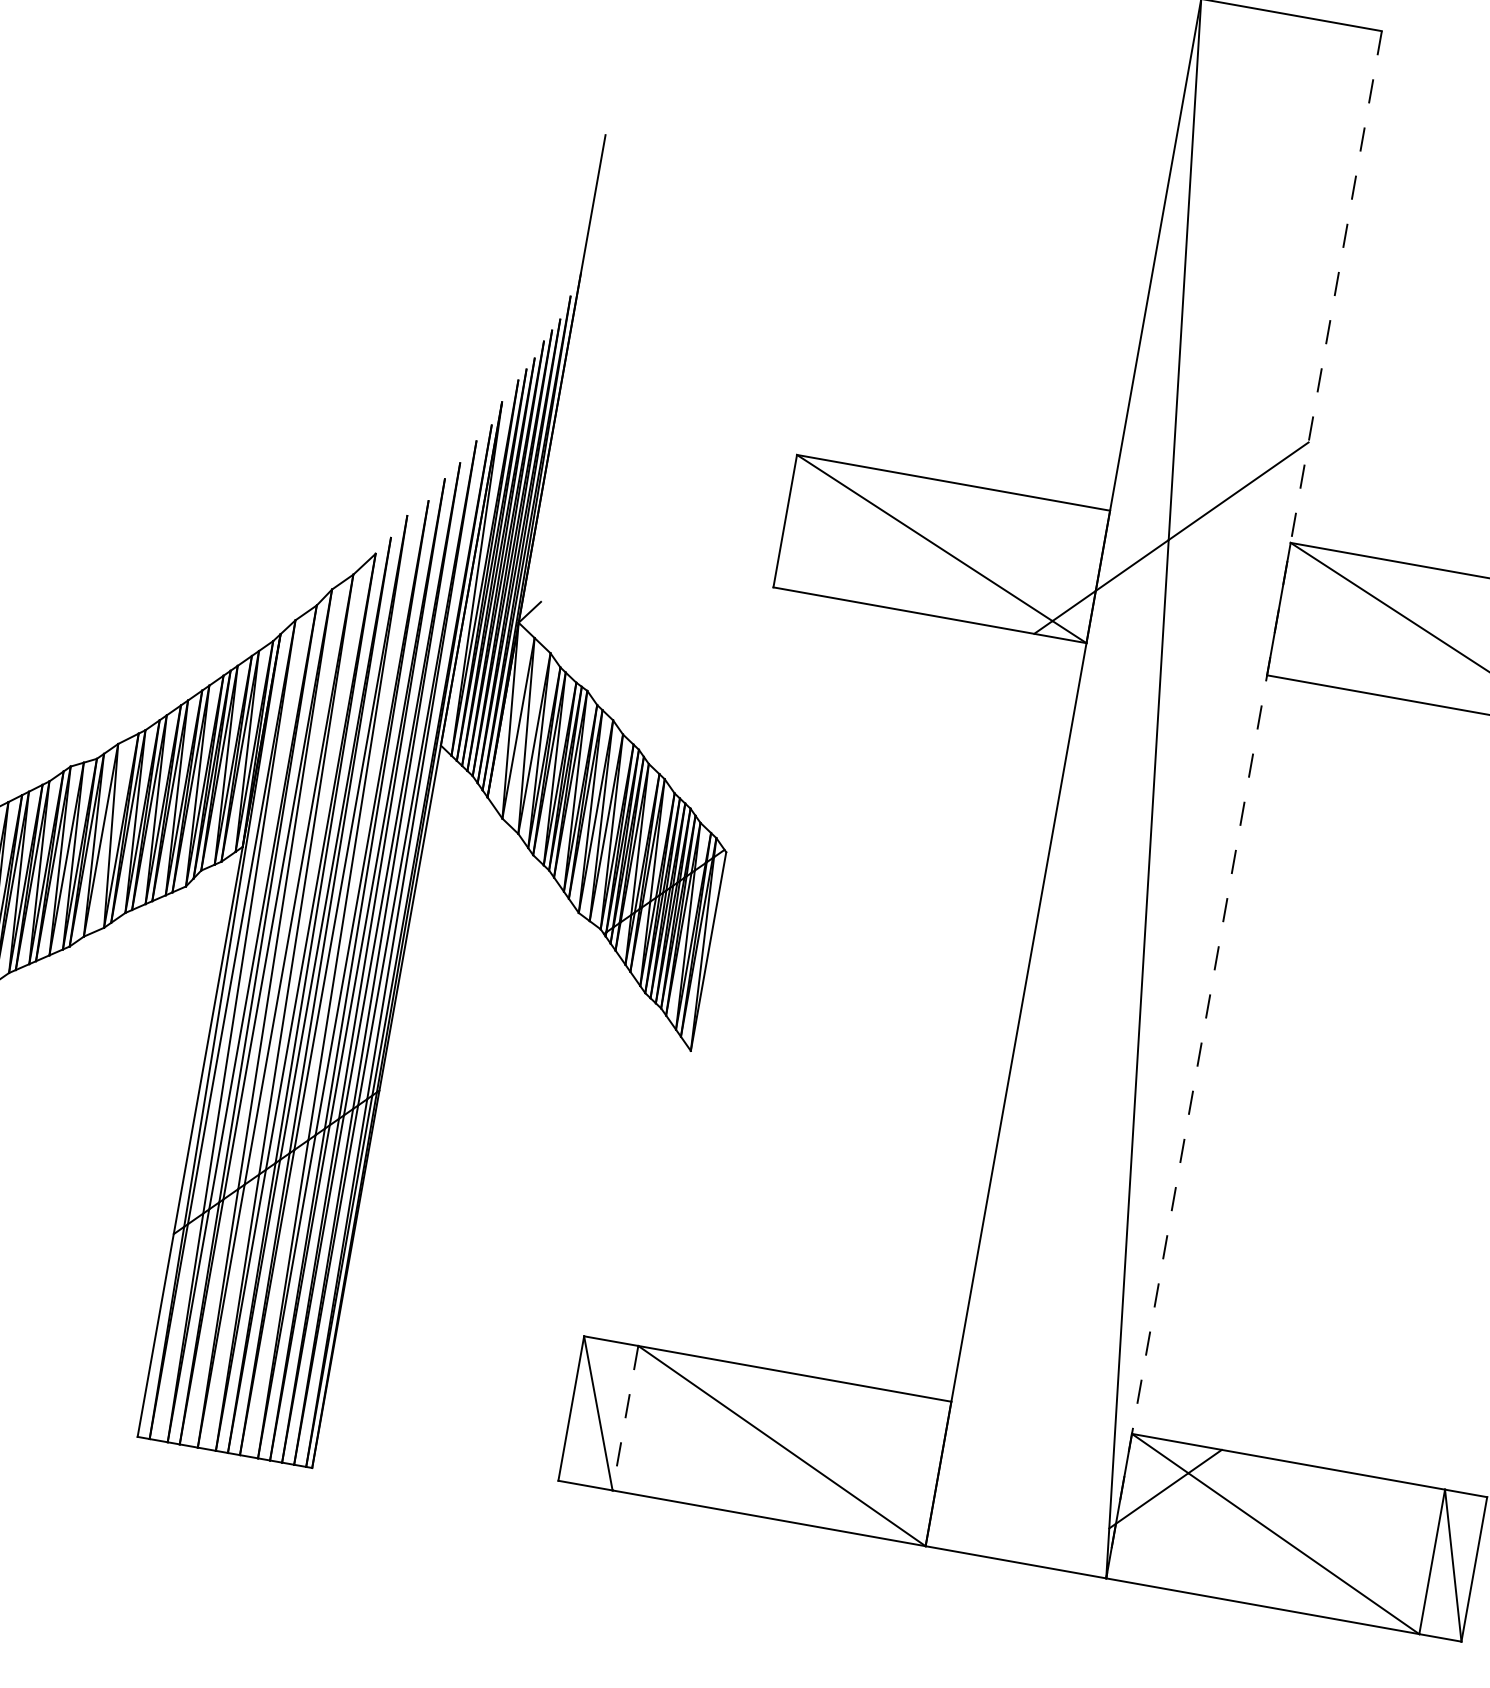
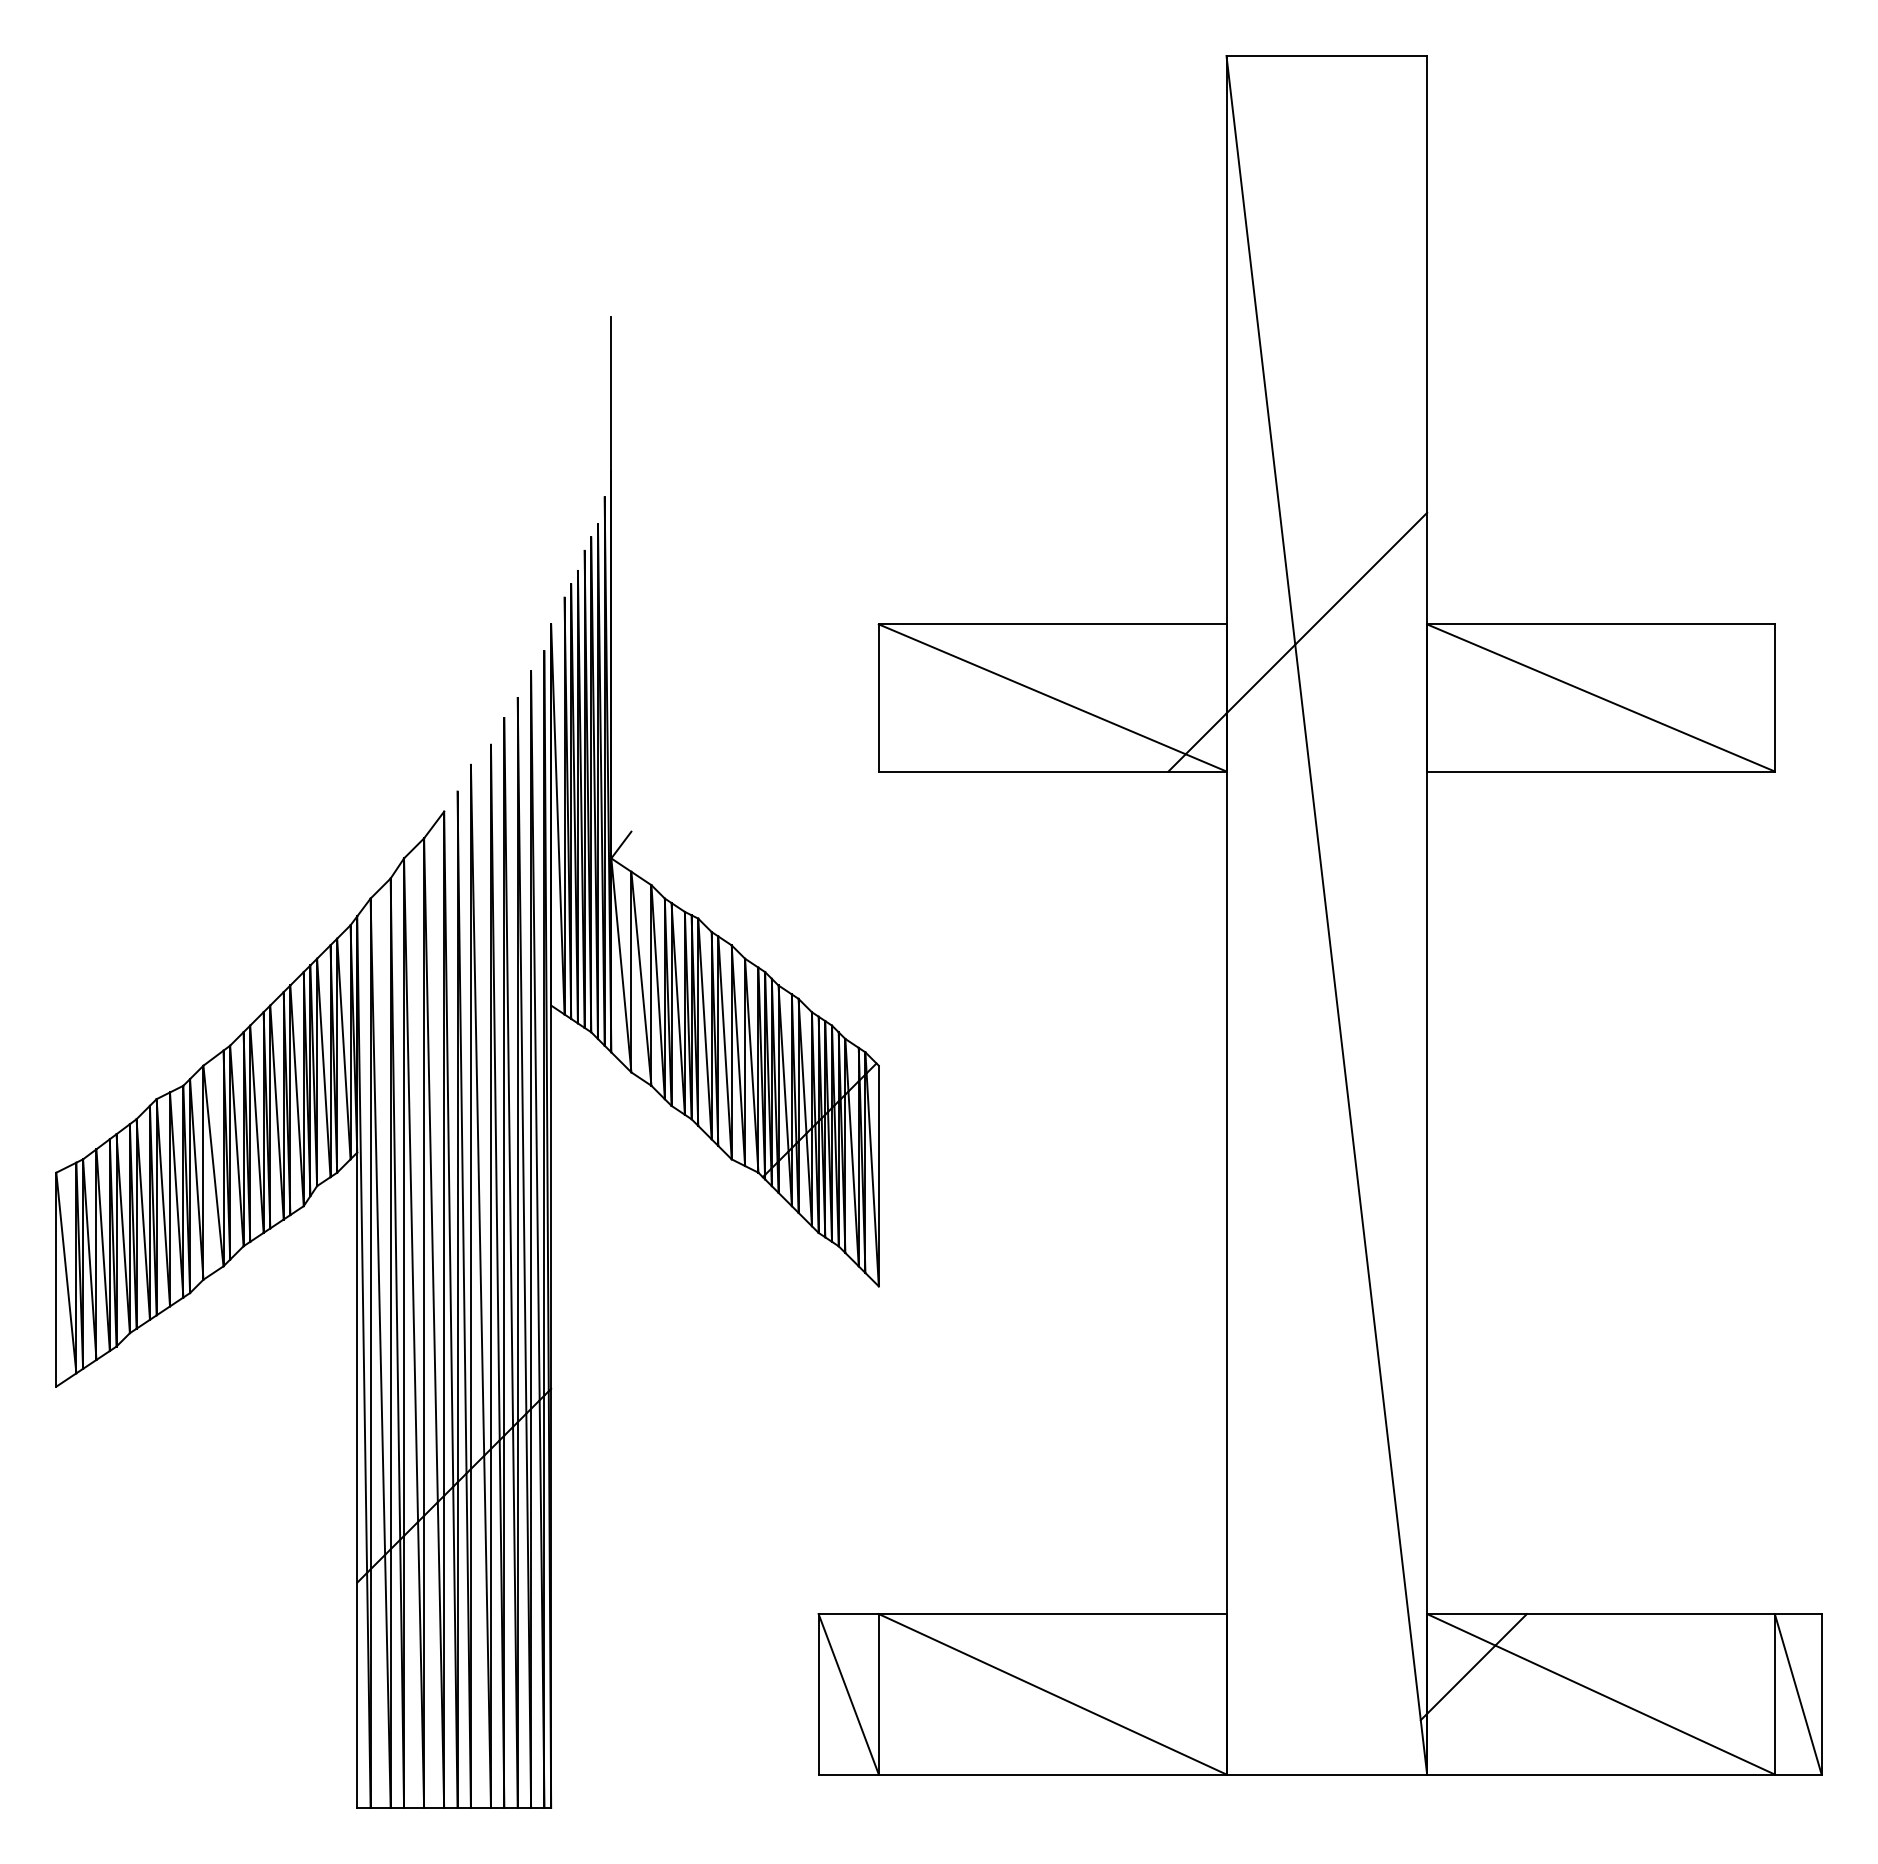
line: (1244, 805) -> (1427, 915), dashed -> solid
line: (625, 1418) -> (878, 1694), dashed -> solid

